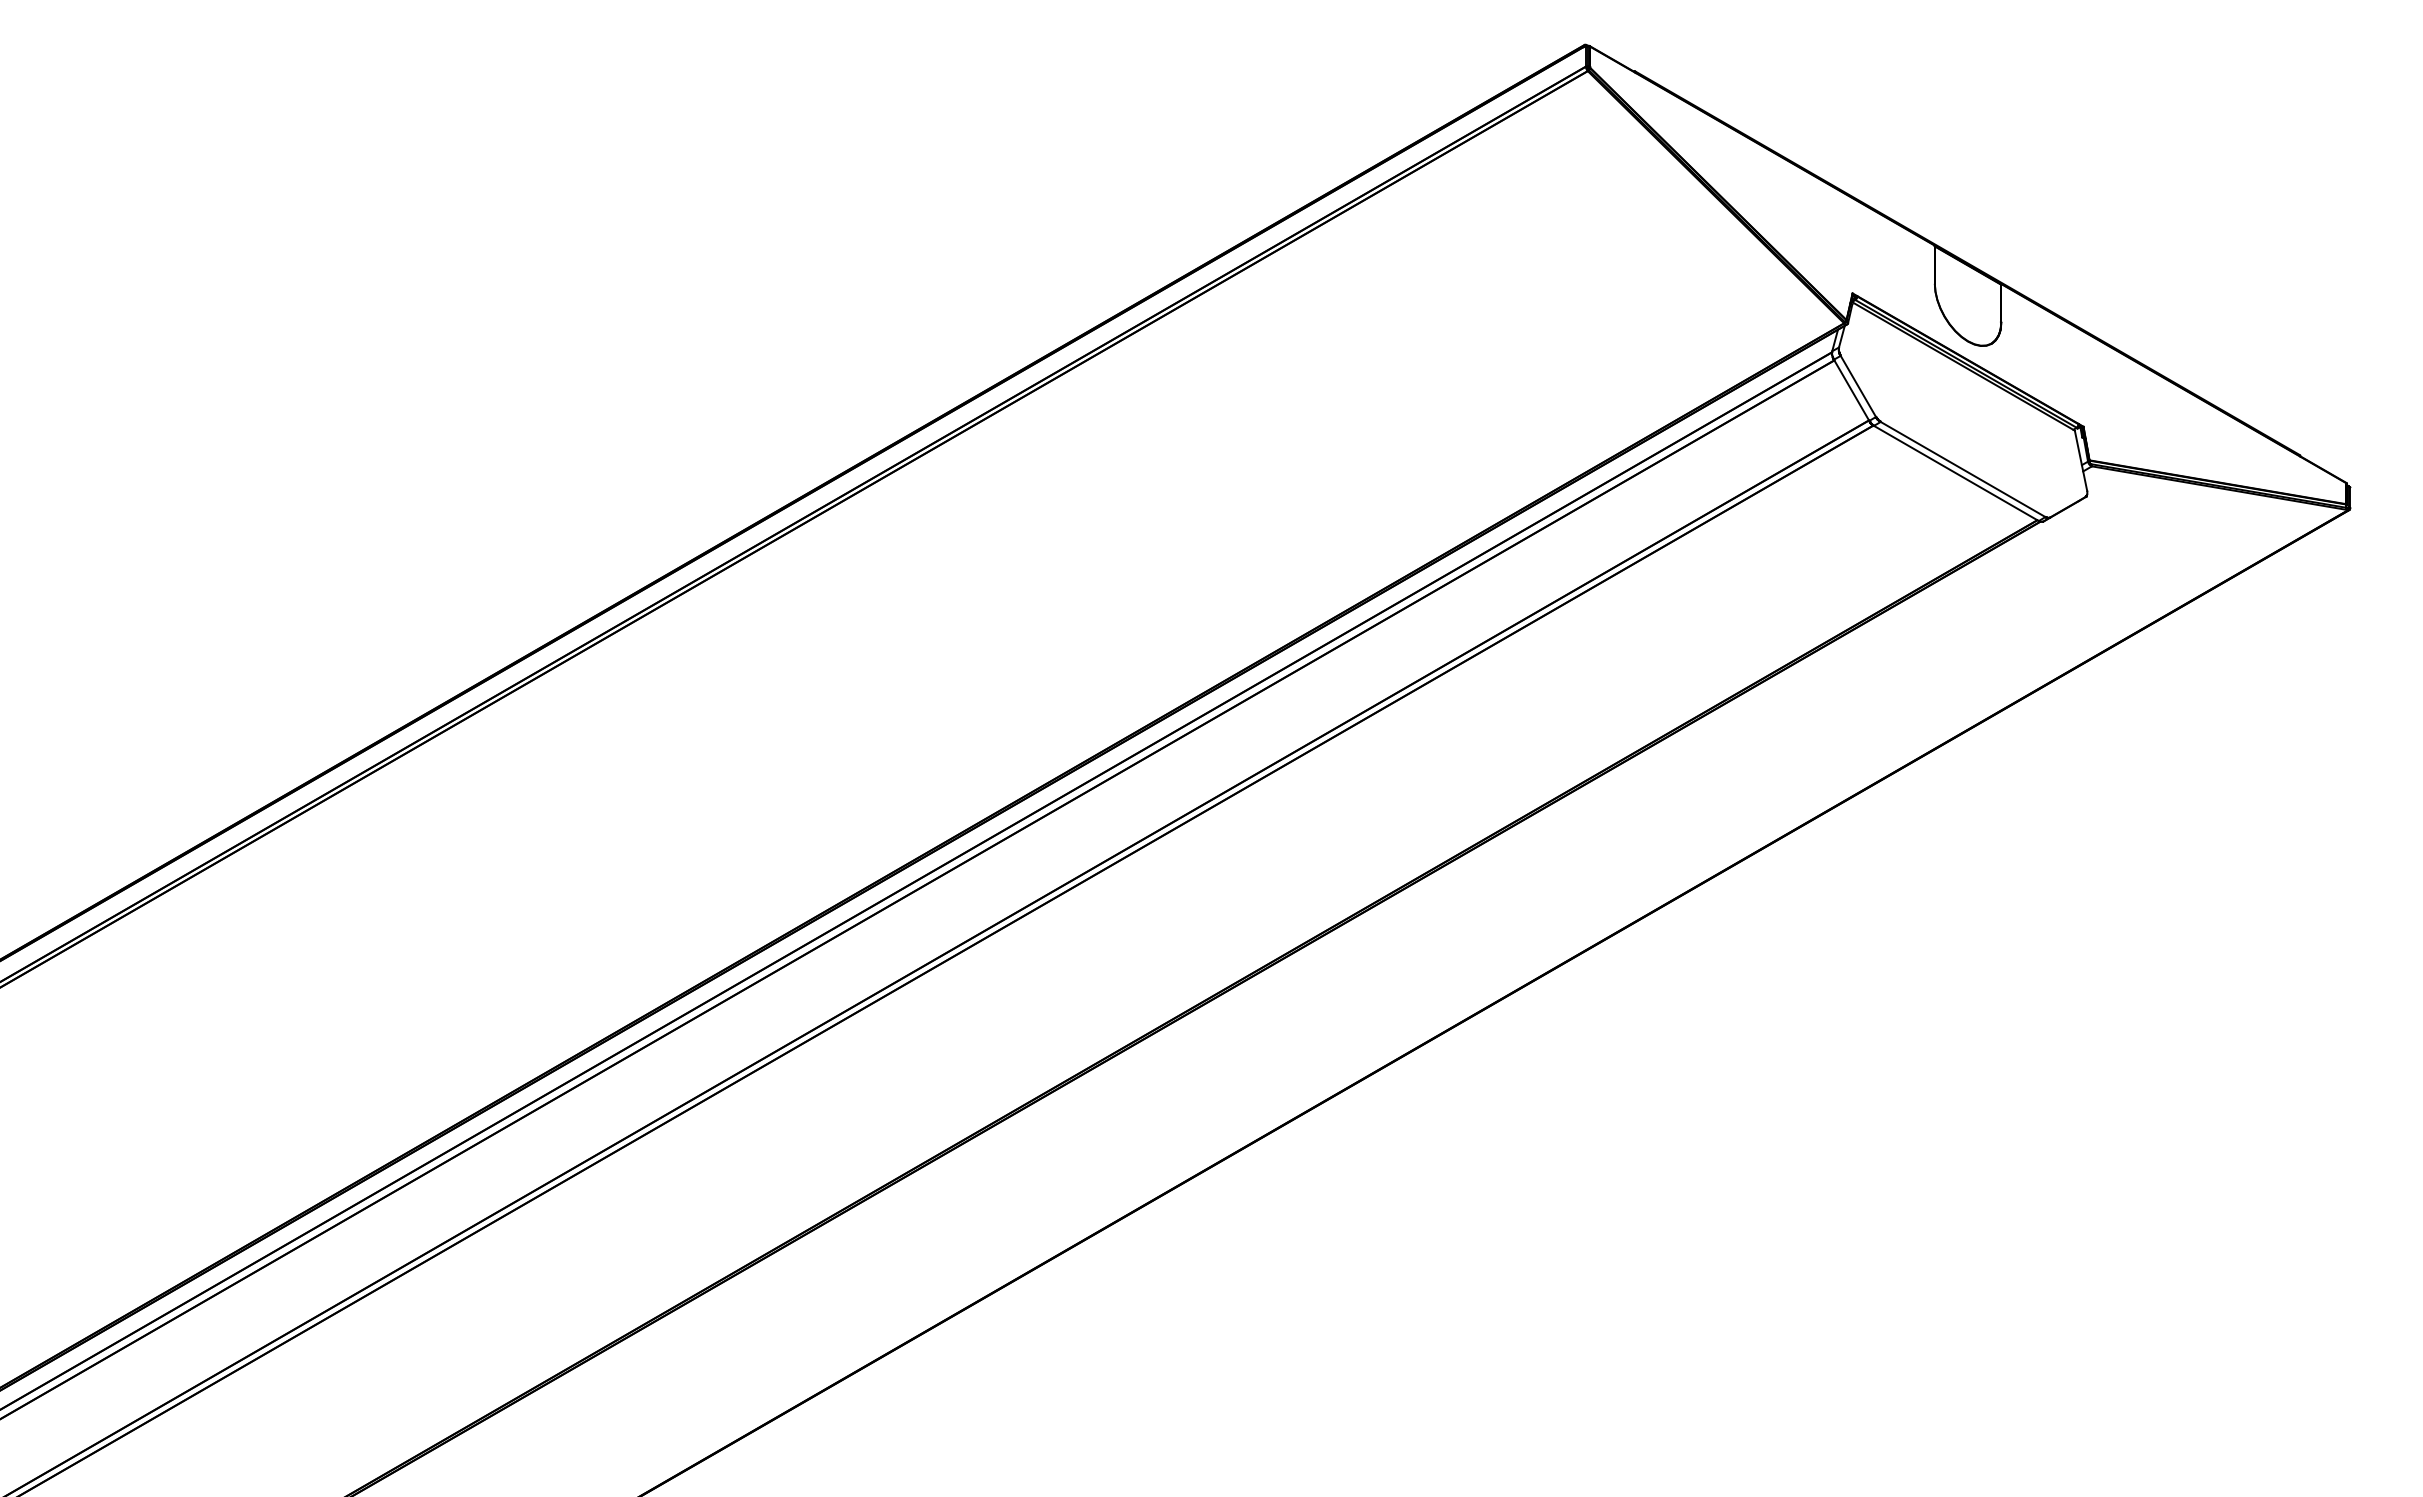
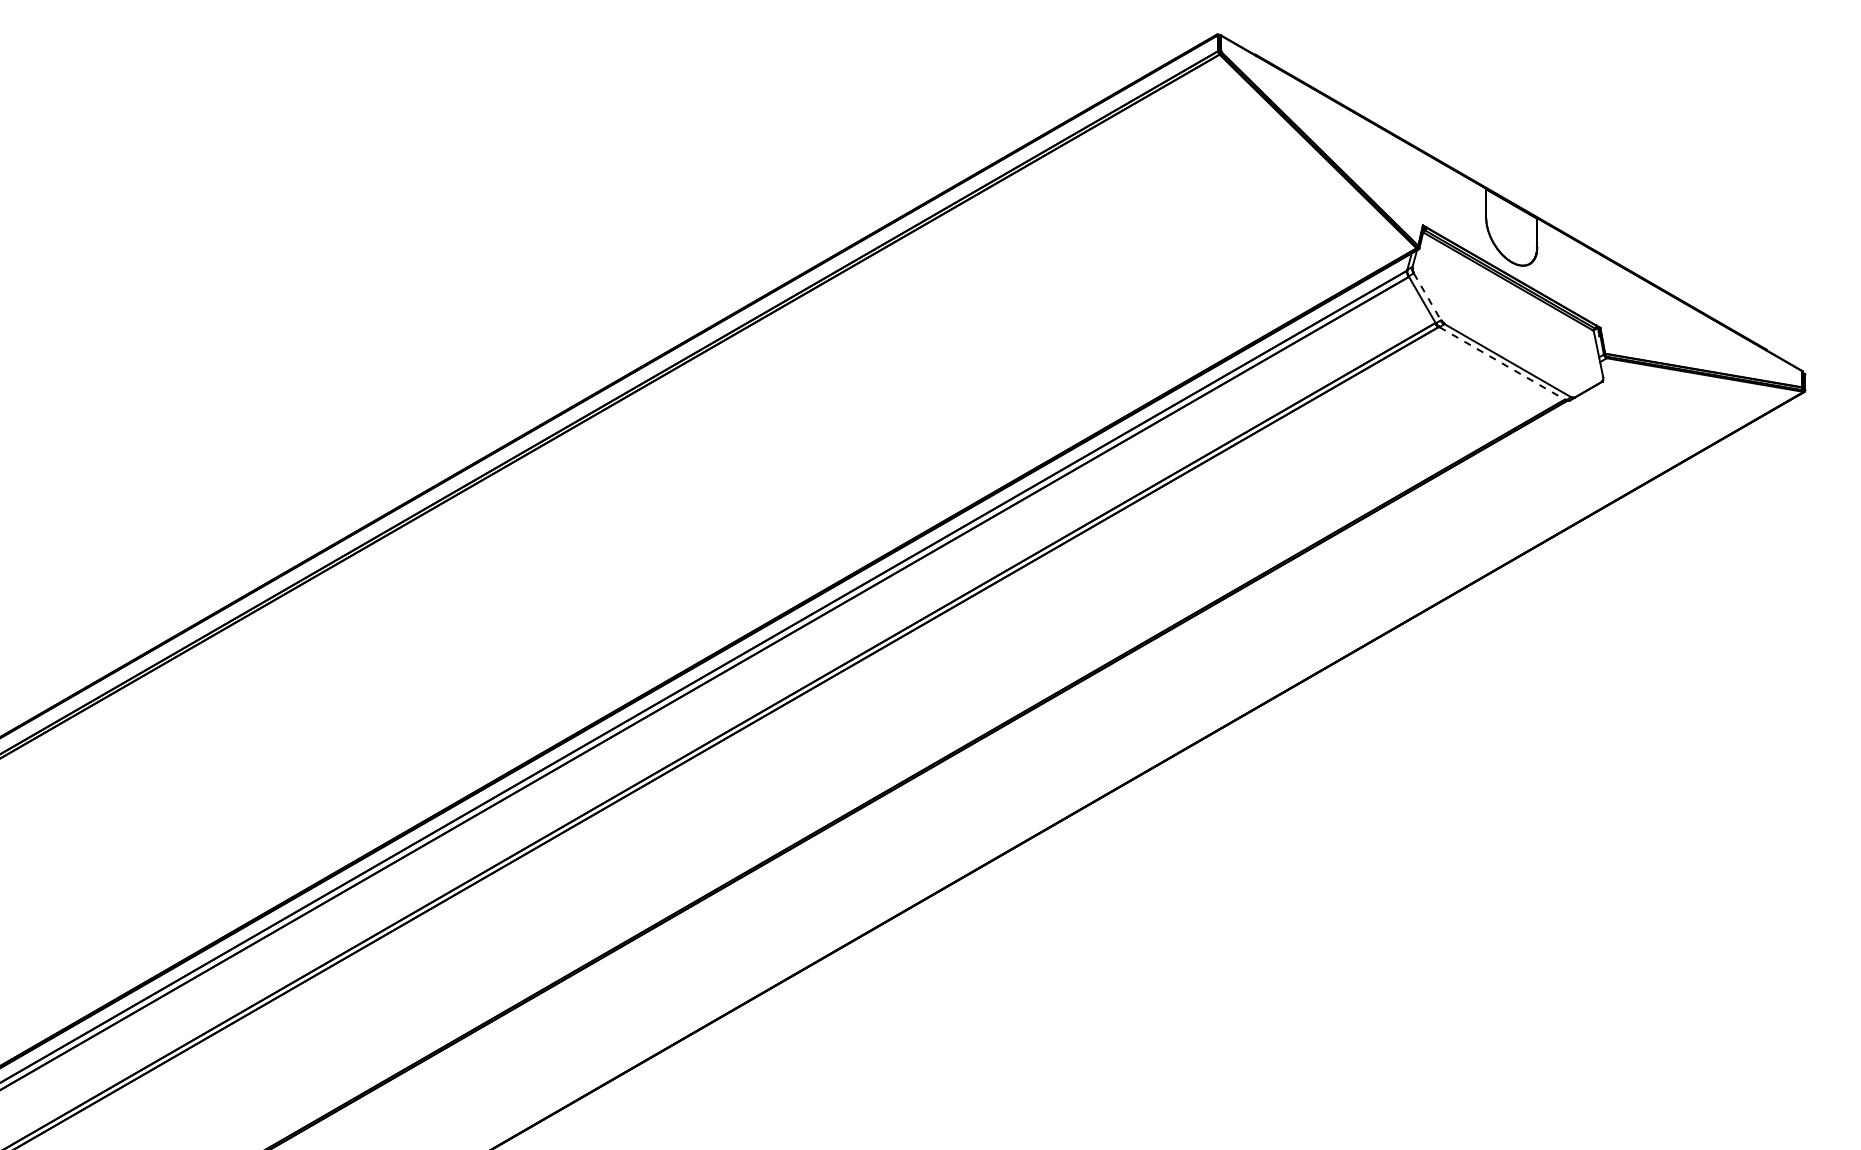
line: (1858, 386) -> (1427, 296), solid -> dashed
line: (1956, 473) -> (1502, 363), solid -> dashed

